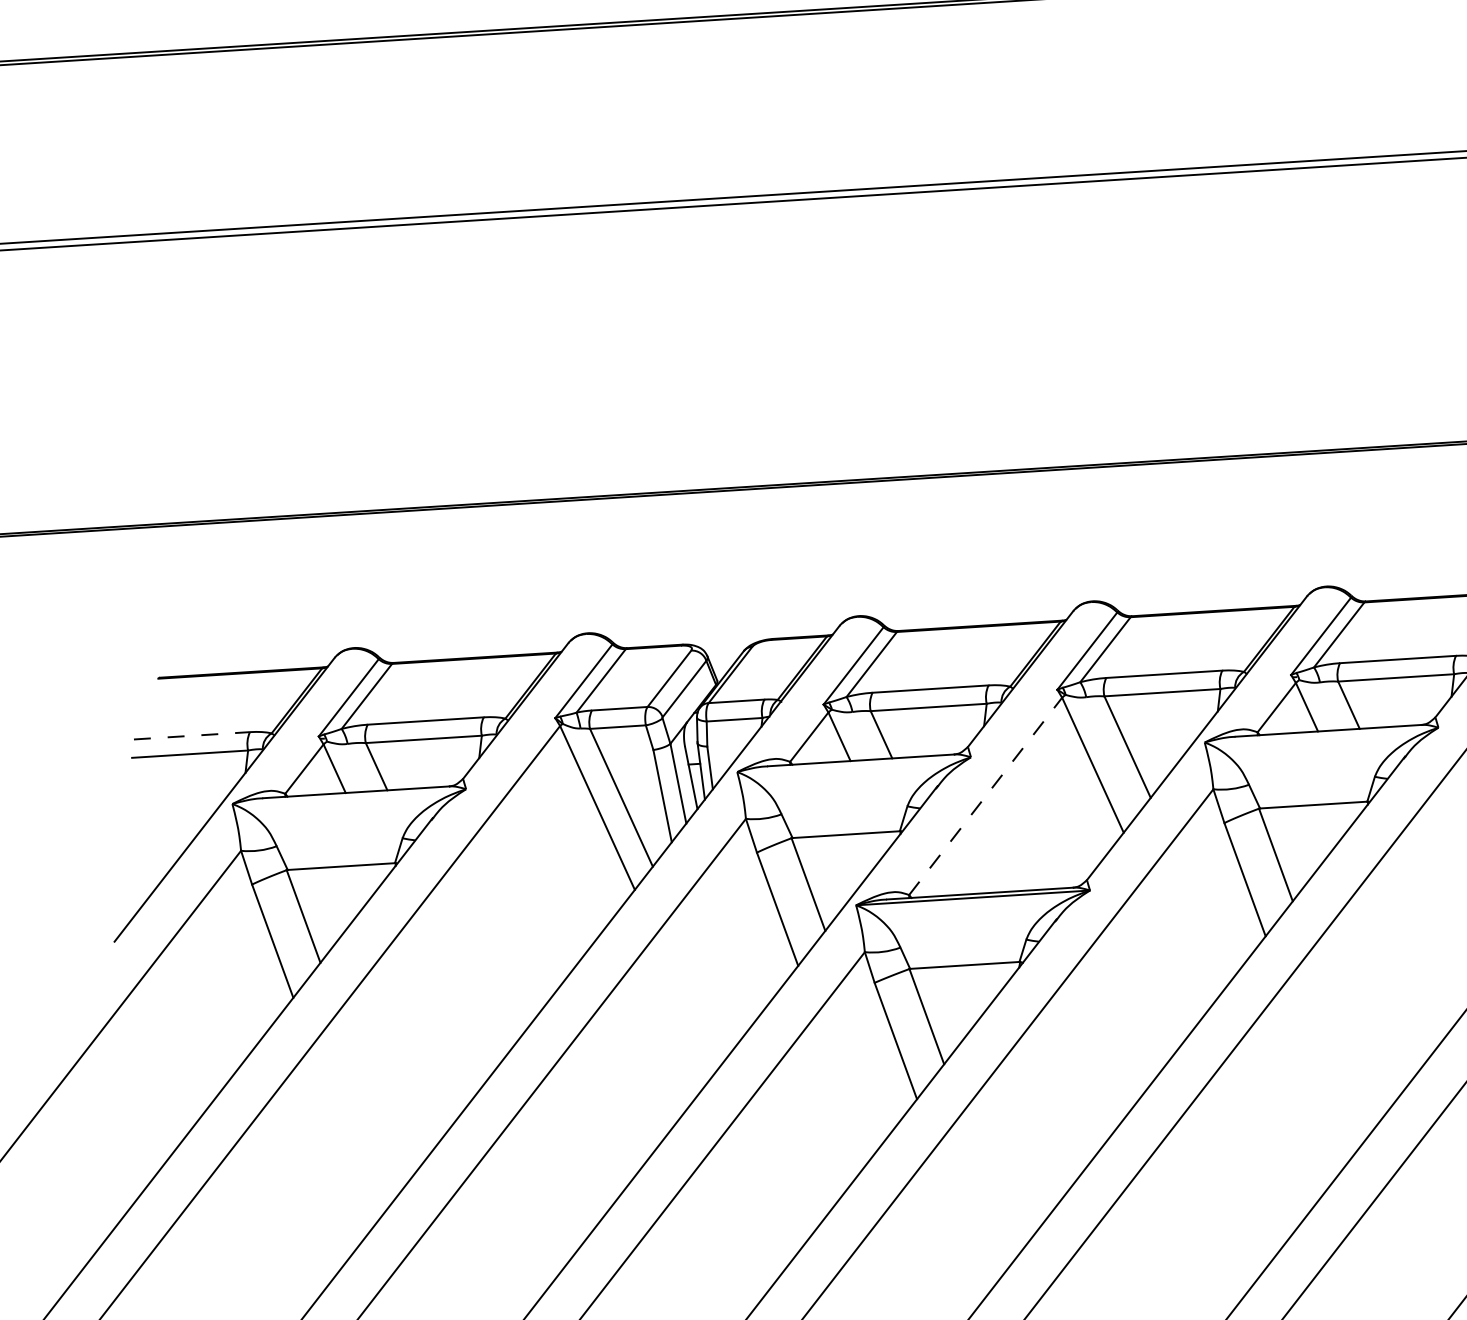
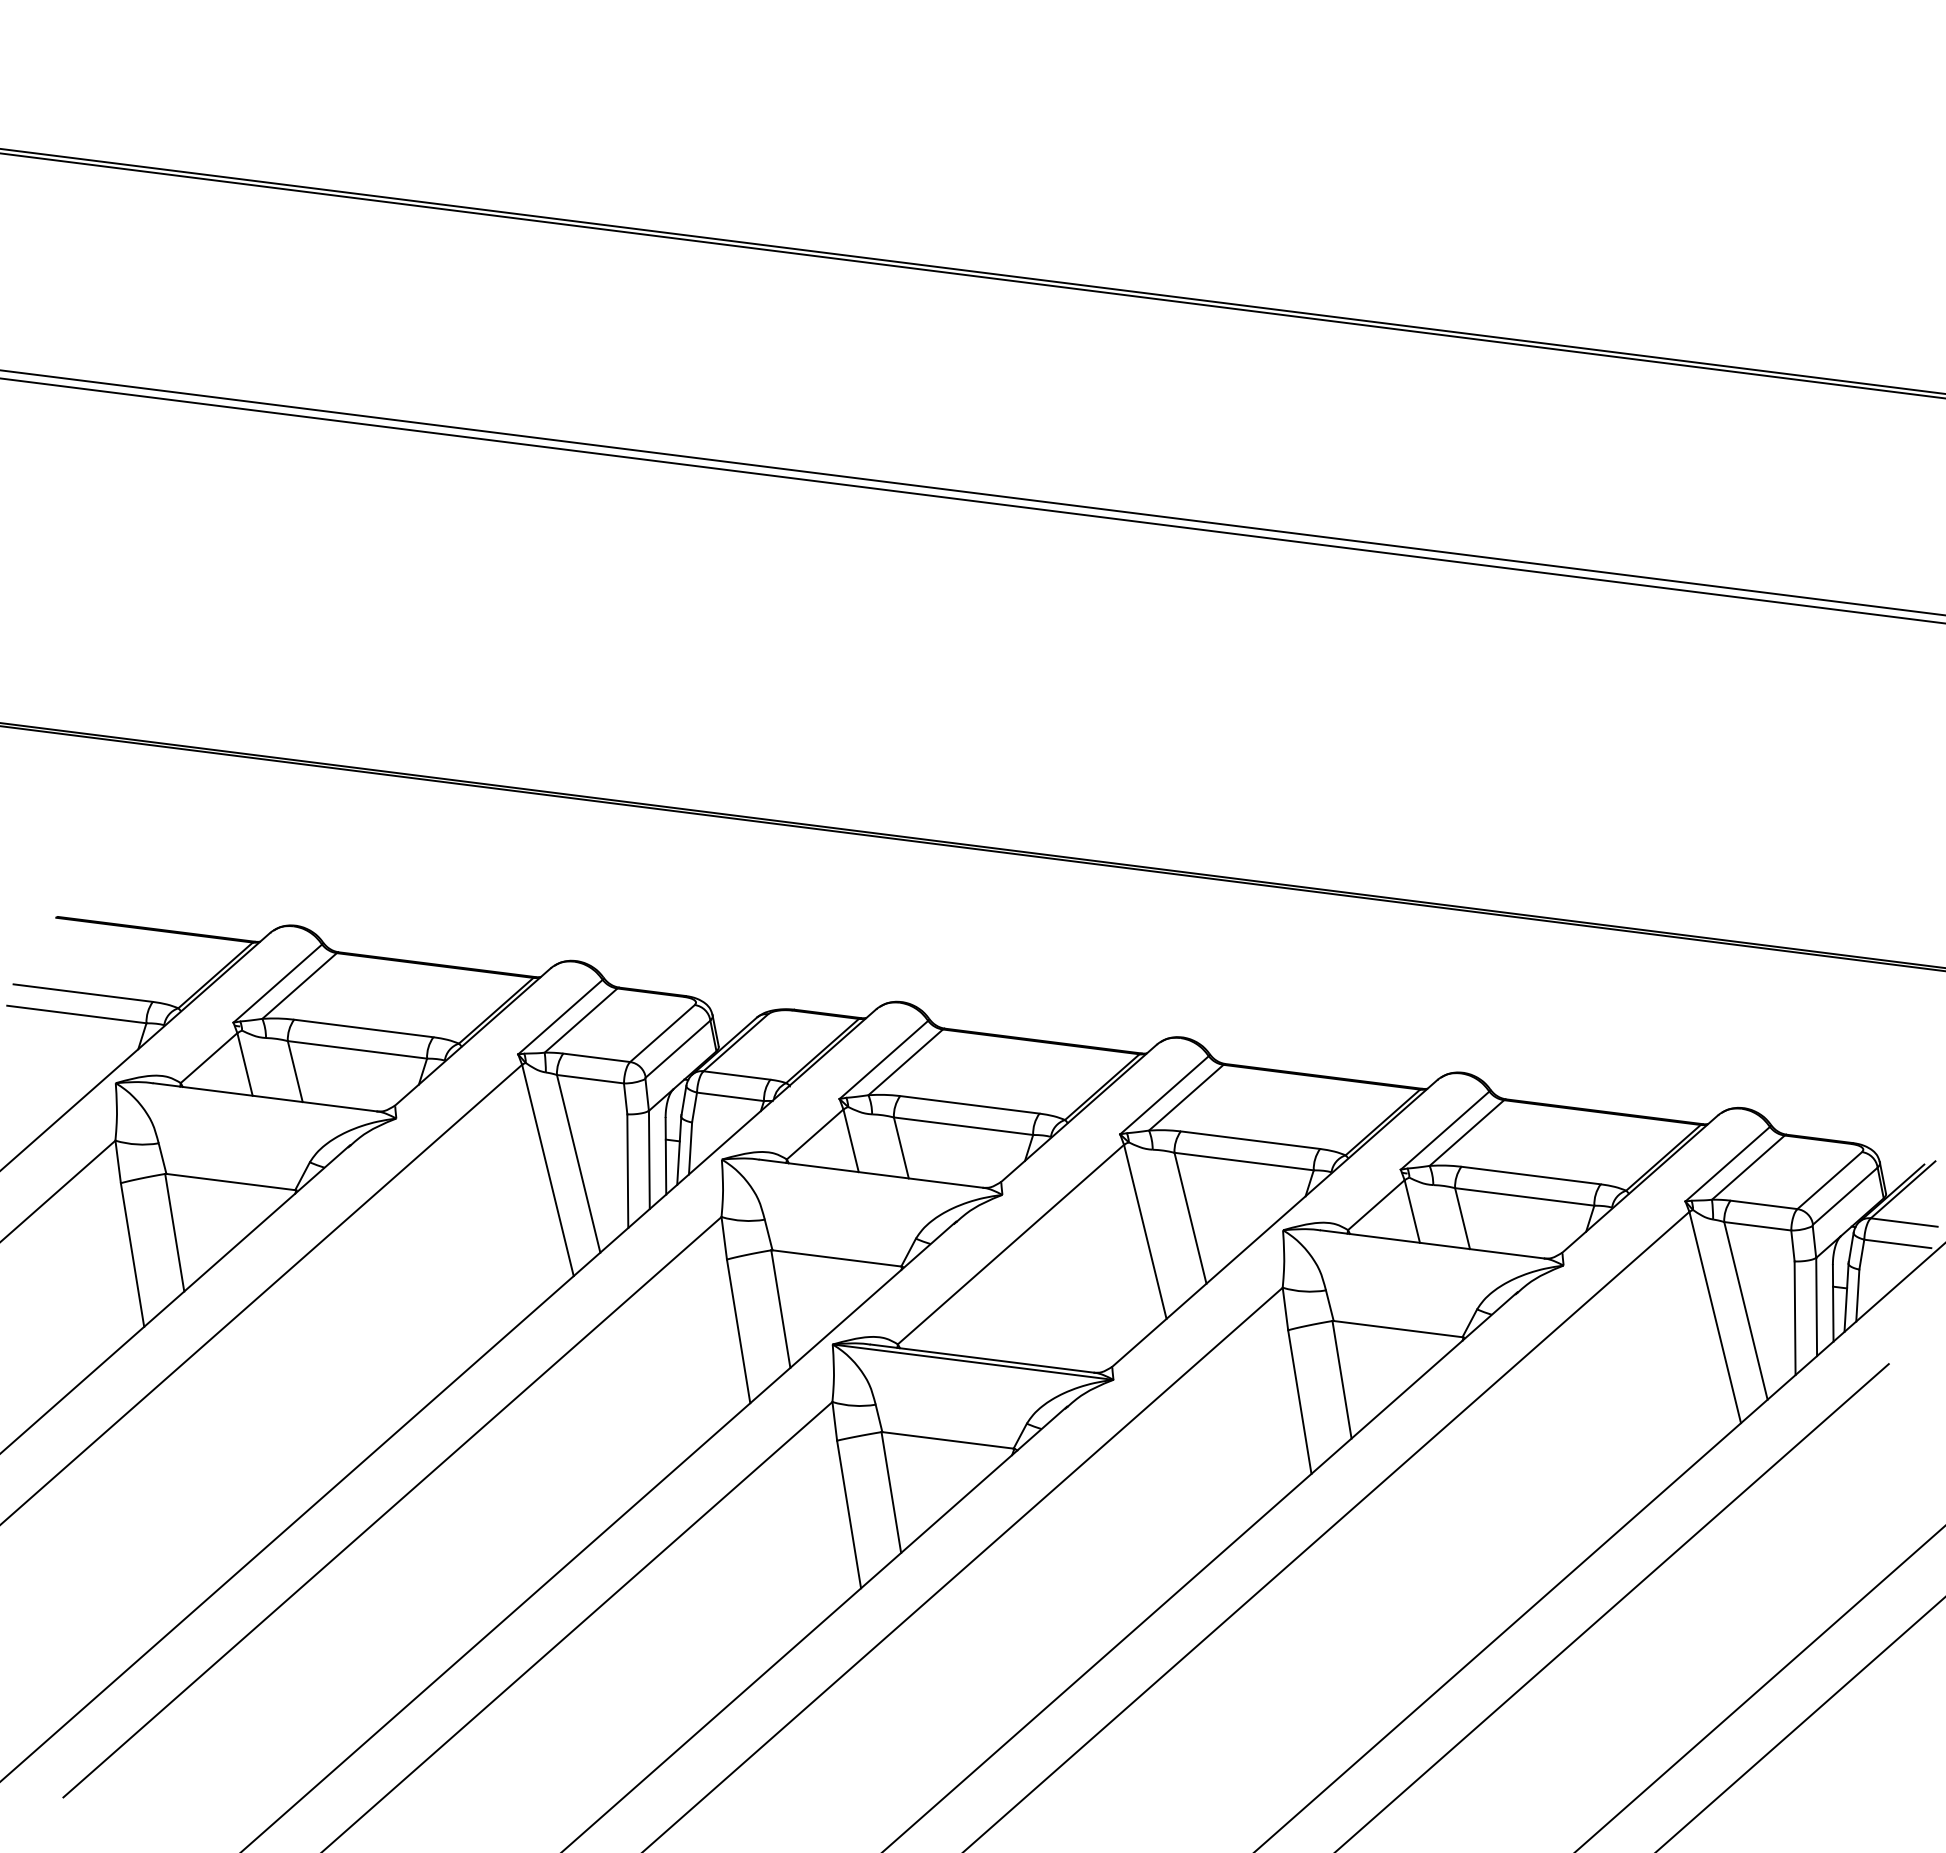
line: (192, 736) -> (83, 993), dashed -> solid
line: (985, 796) -> (1010, 1244), dashed -> solid

